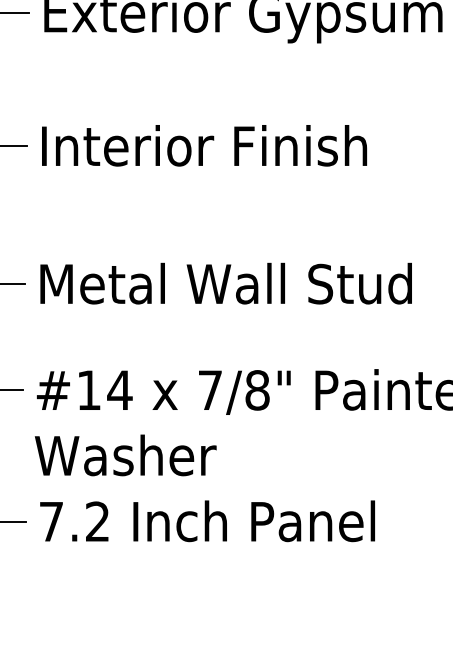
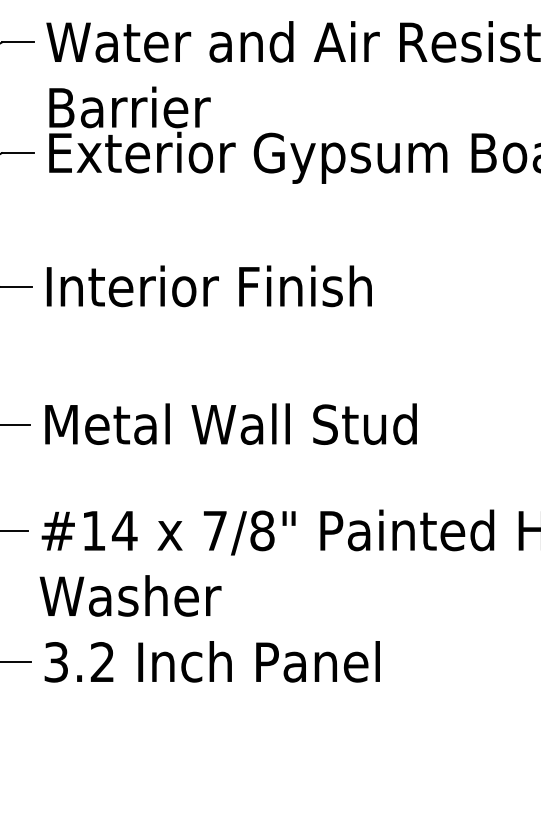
text: (50, 521) -> (55, 662), 7.2 -> 3.2

